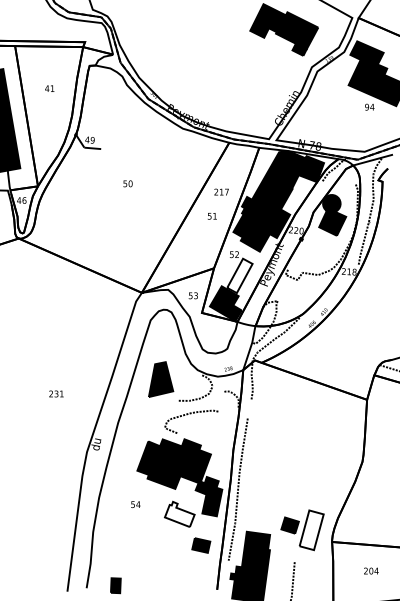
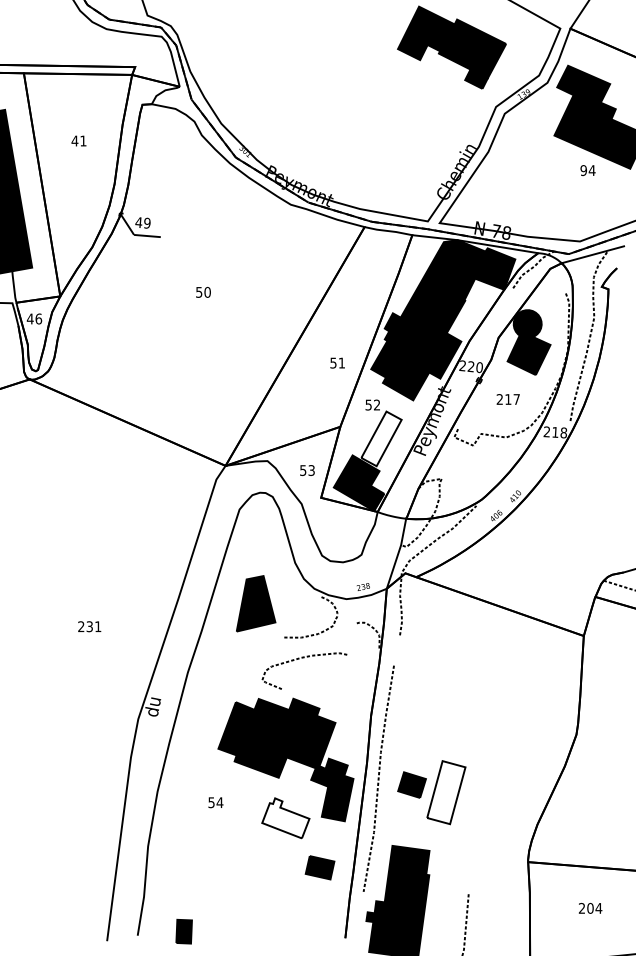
text: (221, 191) -> (508, 398), moved
text: (211, 216) -> (336, 363), moved
part: (302, 530) -> (431, 792), moved

